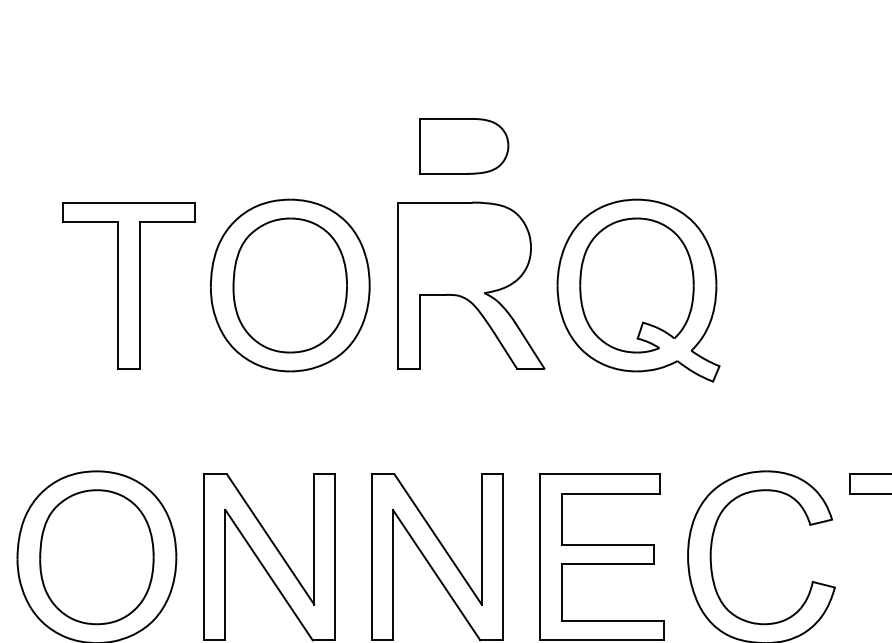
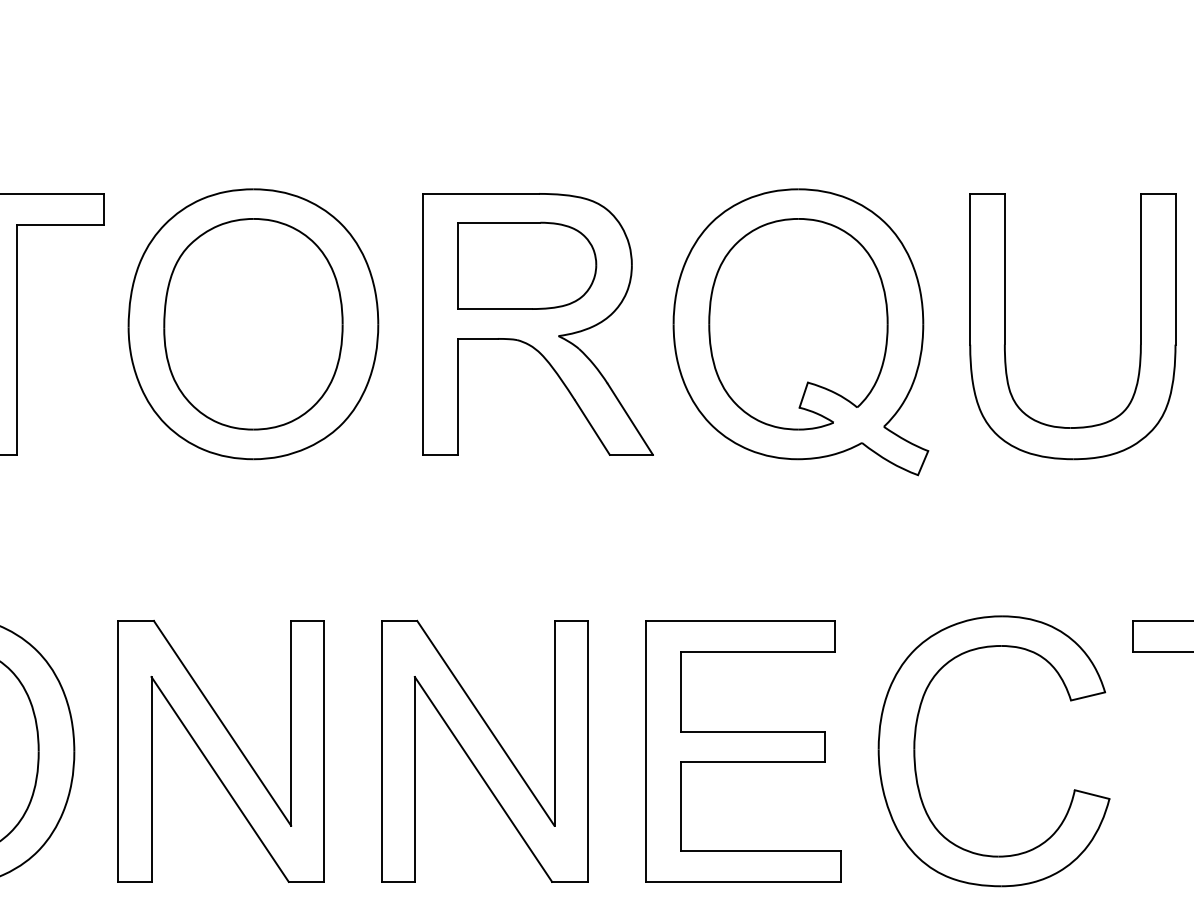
part: (464, 146) -> (527, 266), moved
part: (768, 287) -> (1005, 327), added

